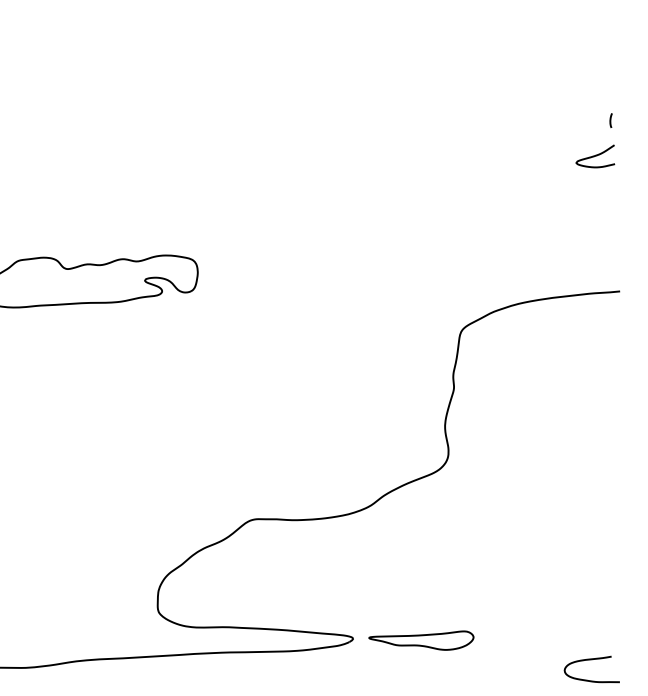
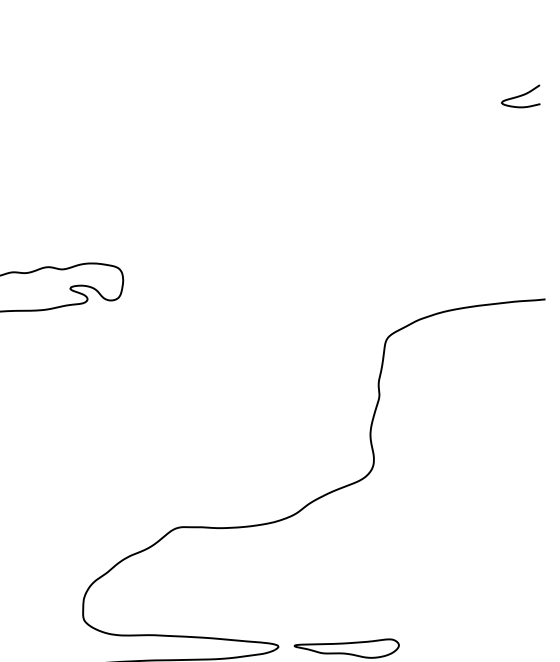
curve: (610, 120) -> (535, 128), removed
curve: (595, 156) -> (520, 96), moved

